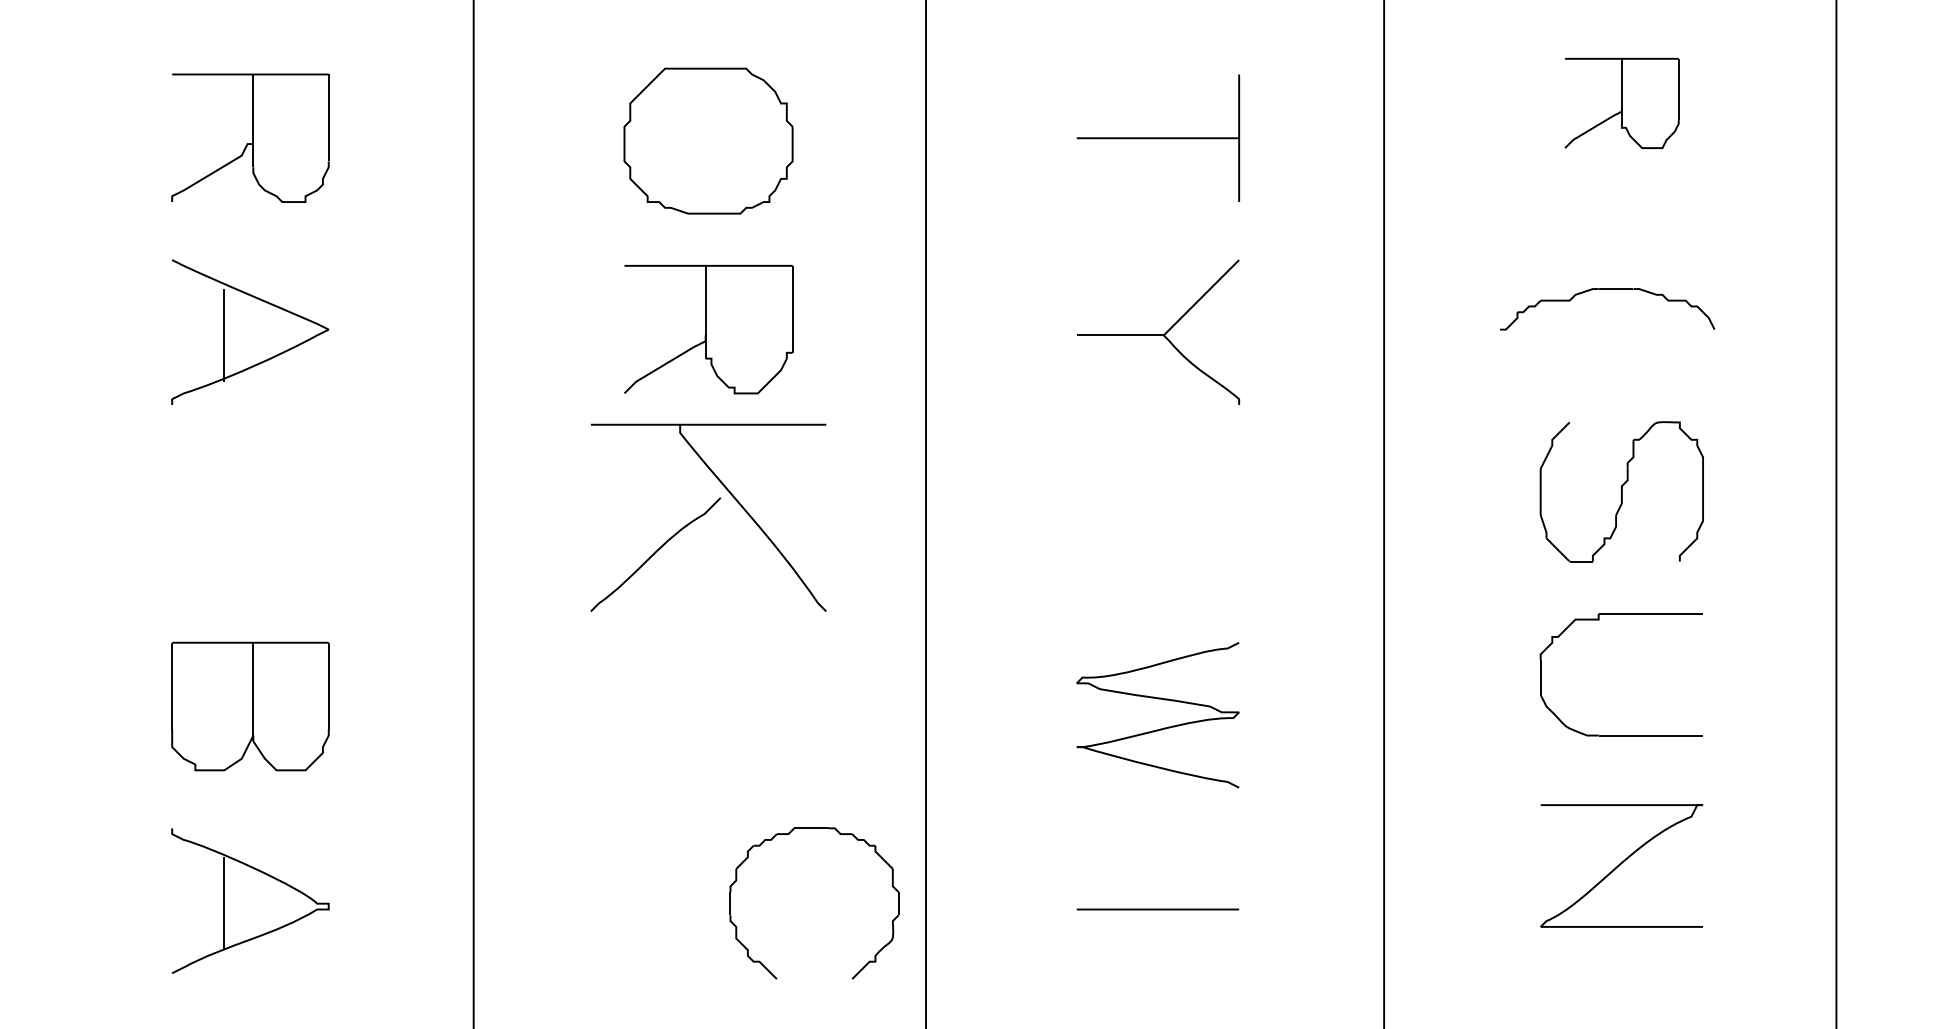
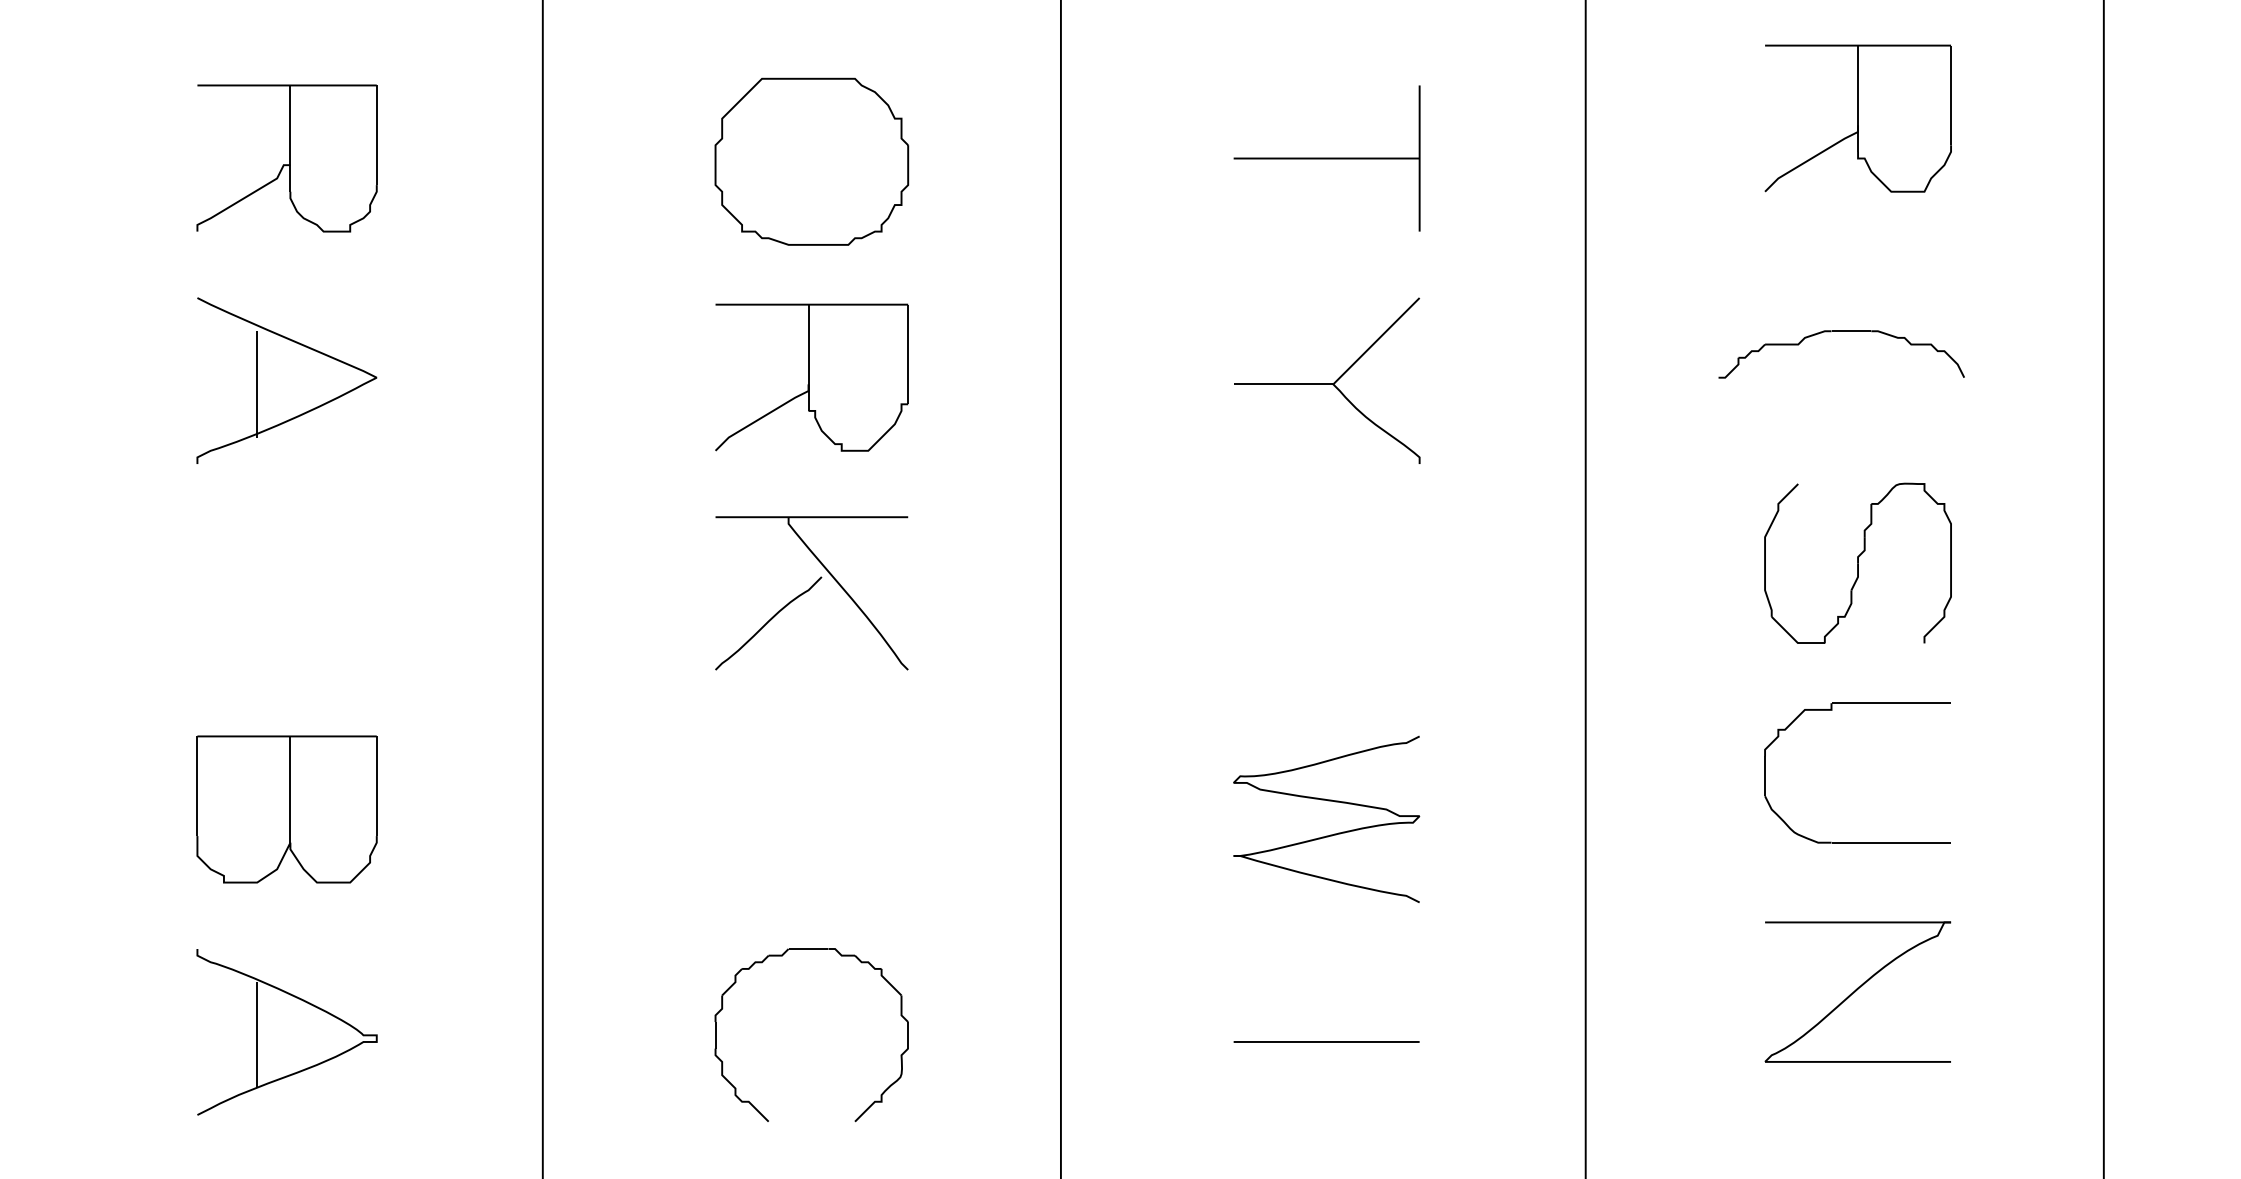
part: (1621, 103) -> (1857, 118), size x1.43
part: (708, 517) -> (811, 592), size x0.71
part: (789, 834) -> (783, 956), moved

